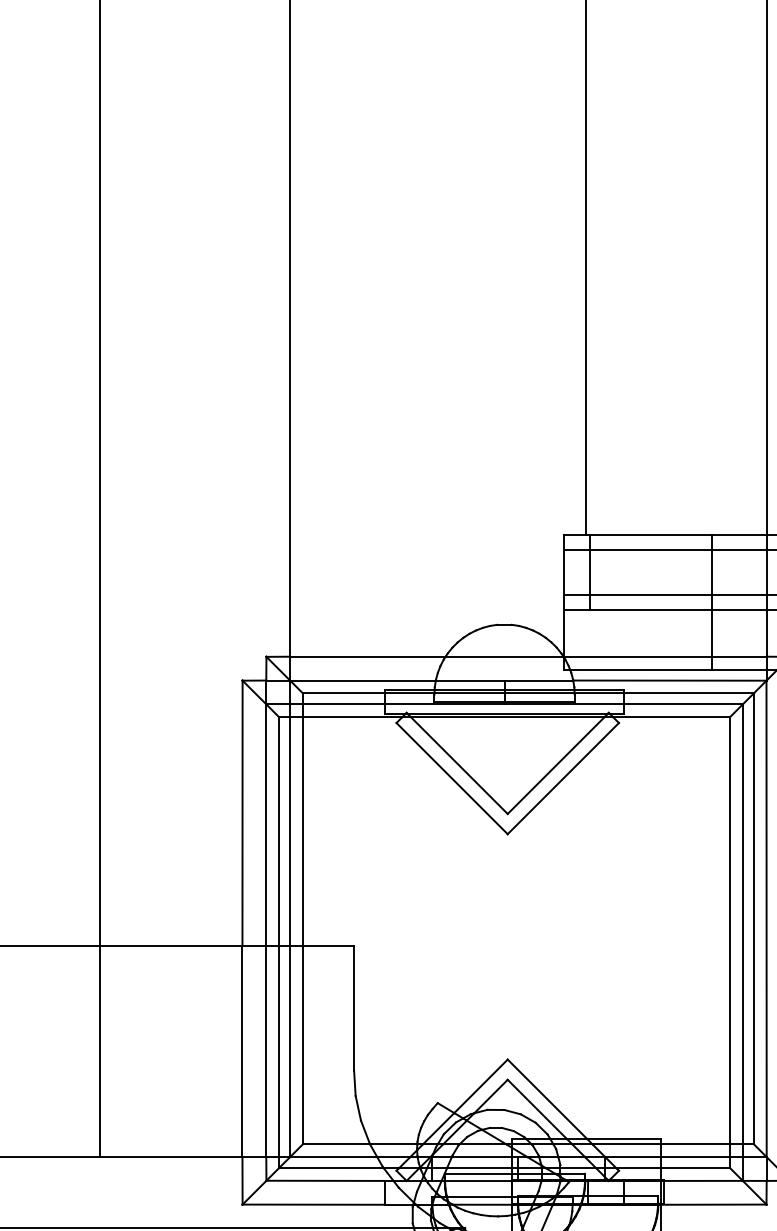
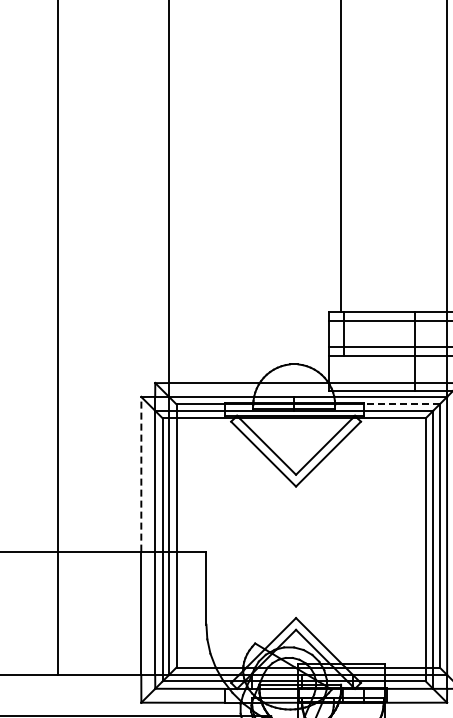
line: (688, 693) -> (401, 404), solid -> dashed
line: (242, 811) -> (141, 473), solid -> dashed

